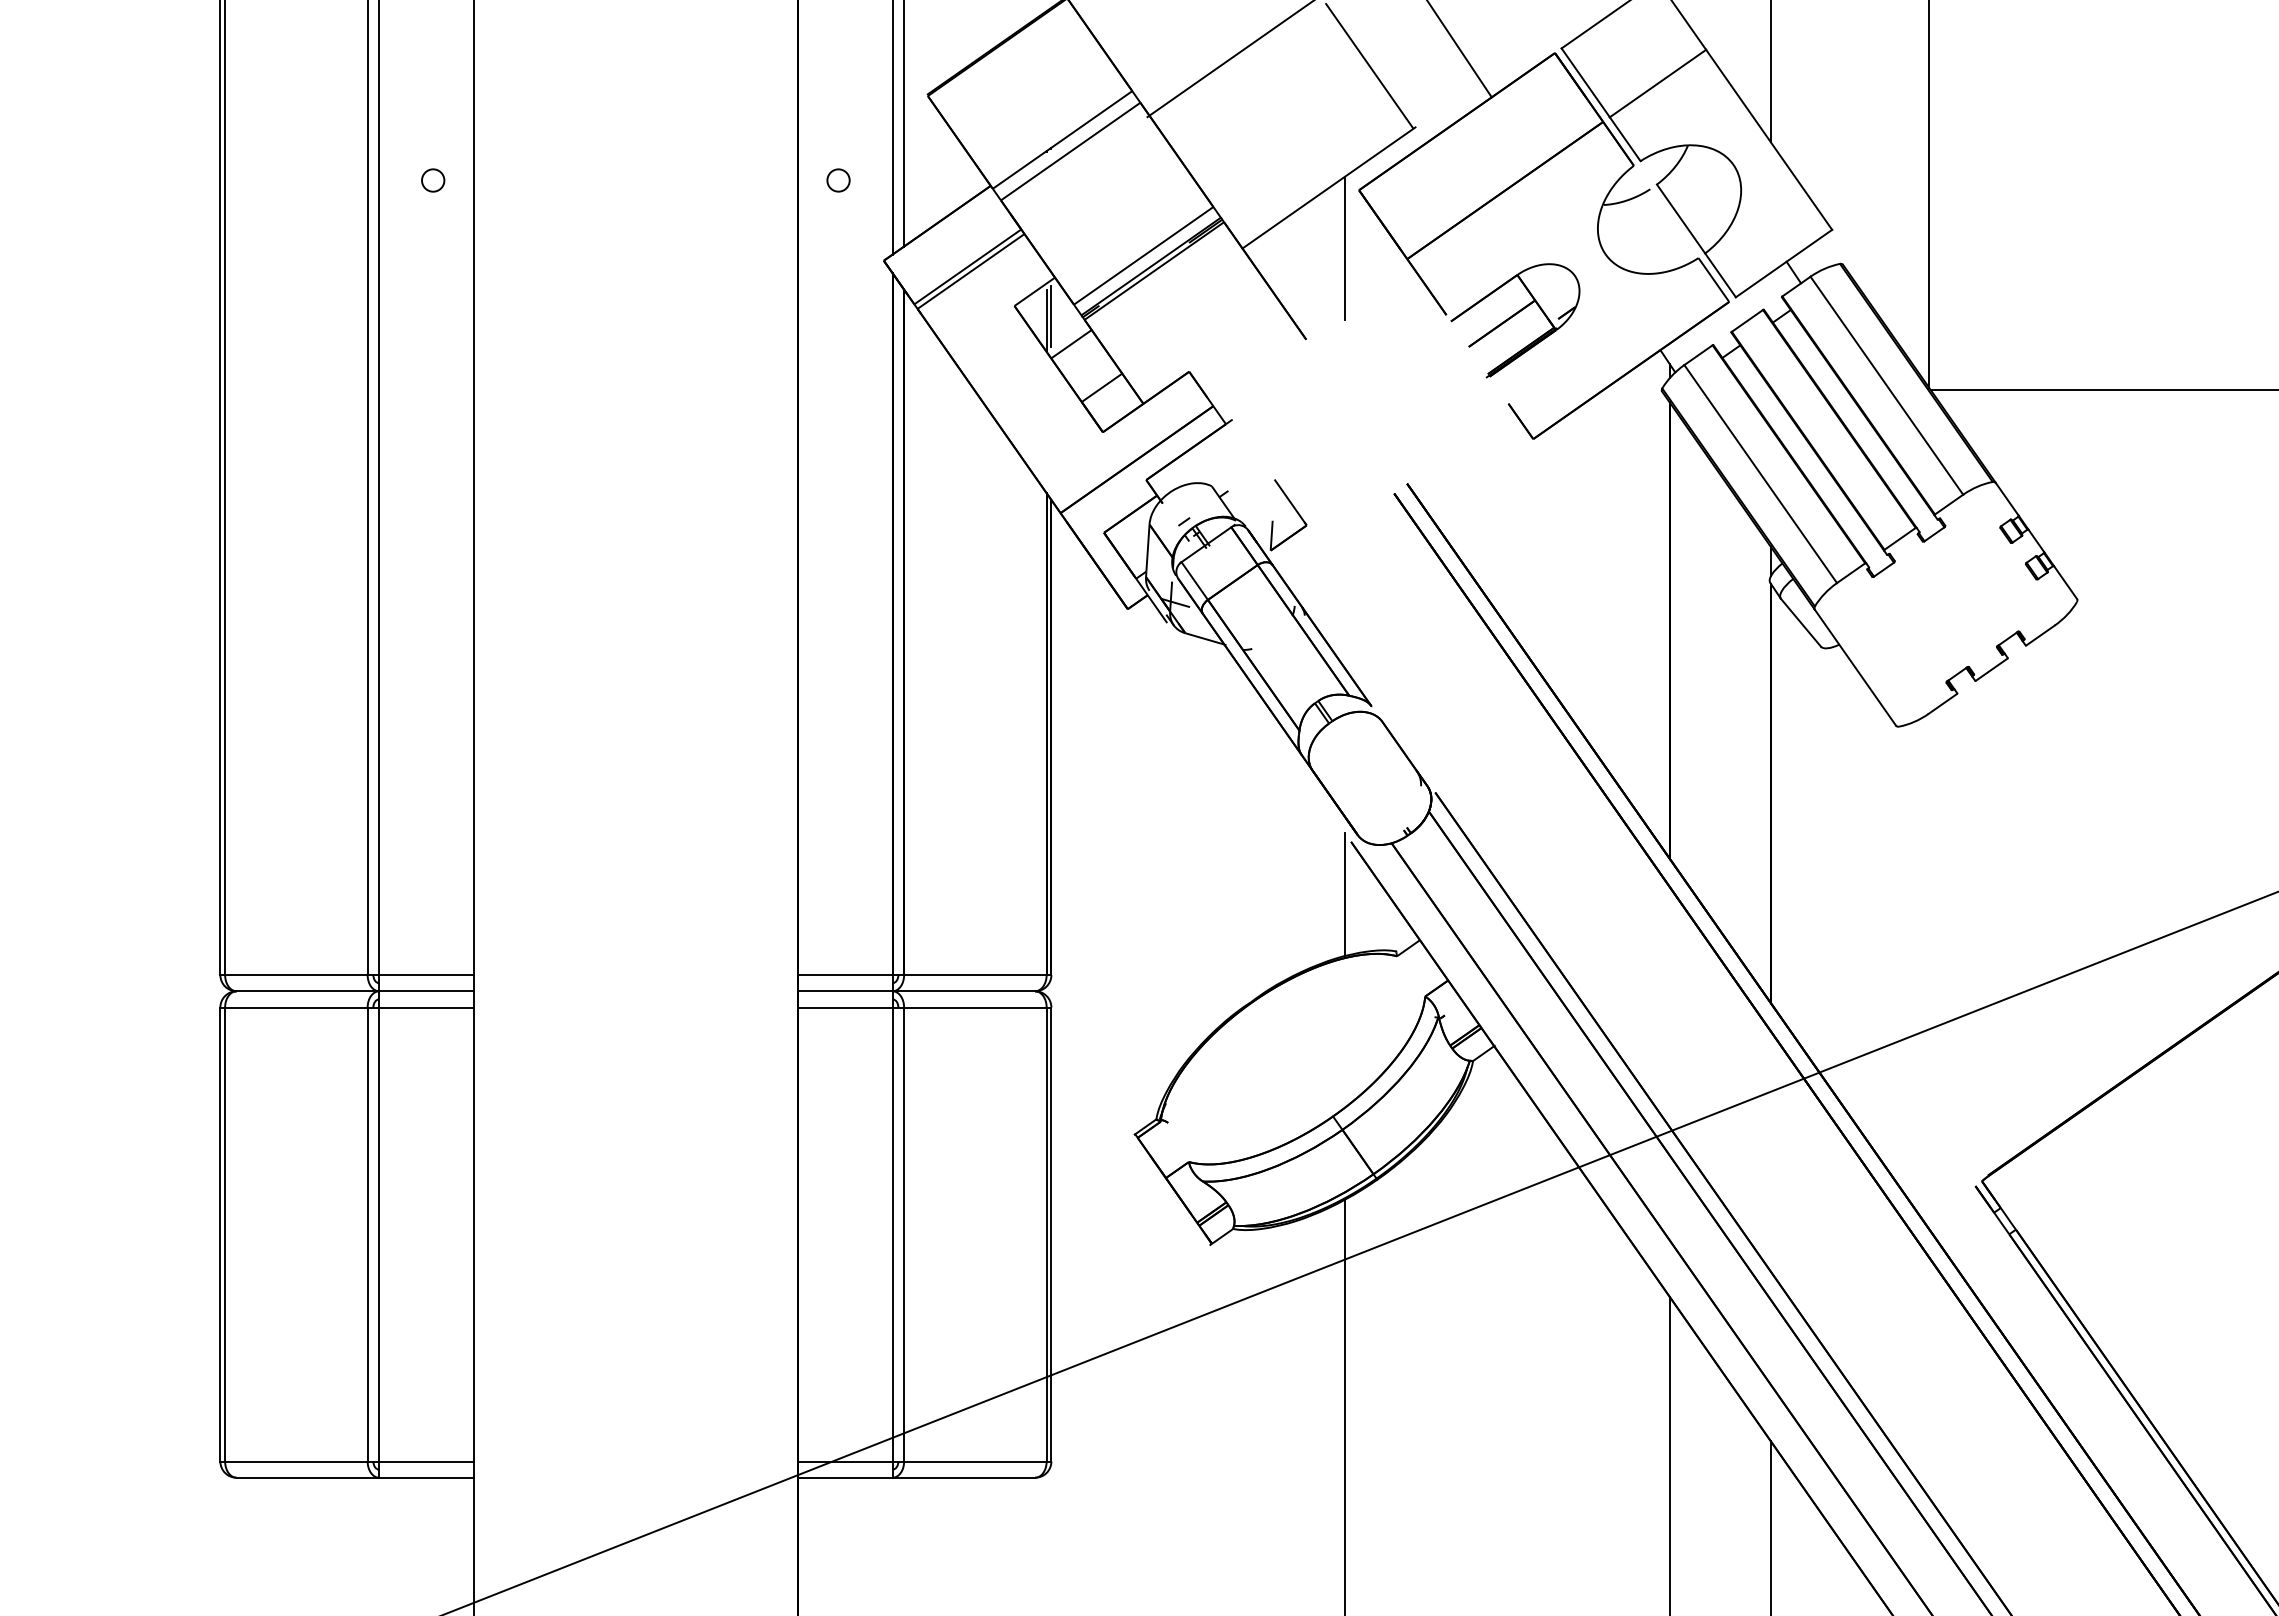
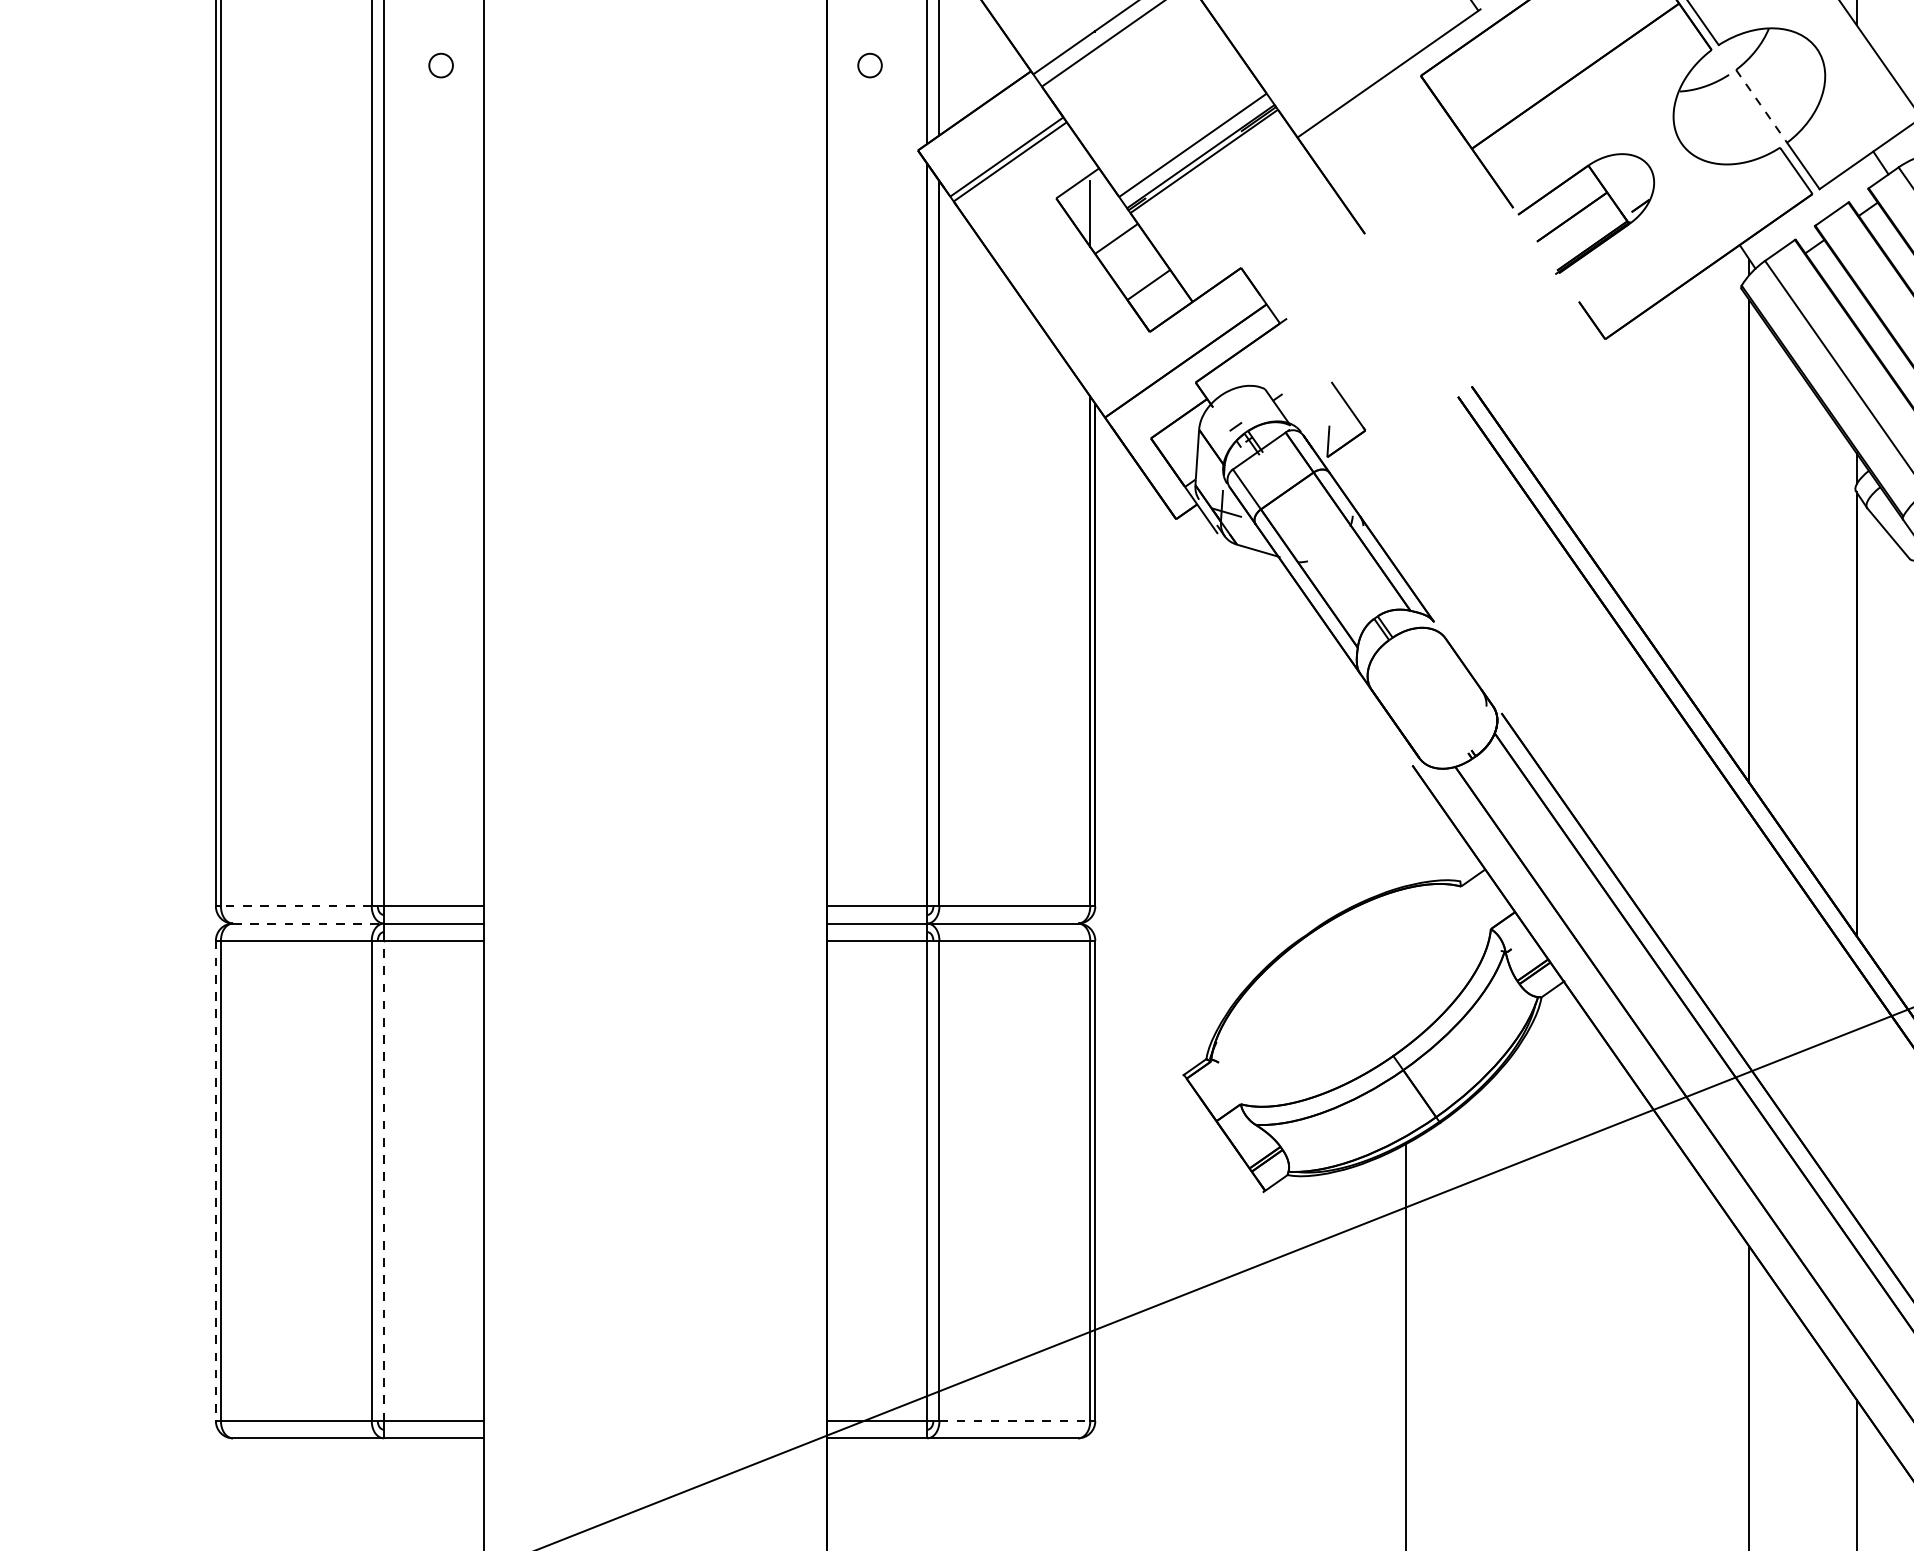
line: (1681, 219) -> (1762, 106), solid -> dashed
line: (1345, 248) -> (1406, 137), removed
line: (1051, 316) -> (1095, 209), removed
line: (1345, 894) -> (1406, 821), removed
line: (295, 975) -> (295, 906), solid -> dashed
line: (308, 991) -> (309, 923), solid -> dashed
line: (379, 1234) -> (384, 1180), solid -> dashed
line: (220, 1235) -> (216, 1181), solid -> dashed
line: (975, 1461) -> (1014, 1421), solid -> dashed

